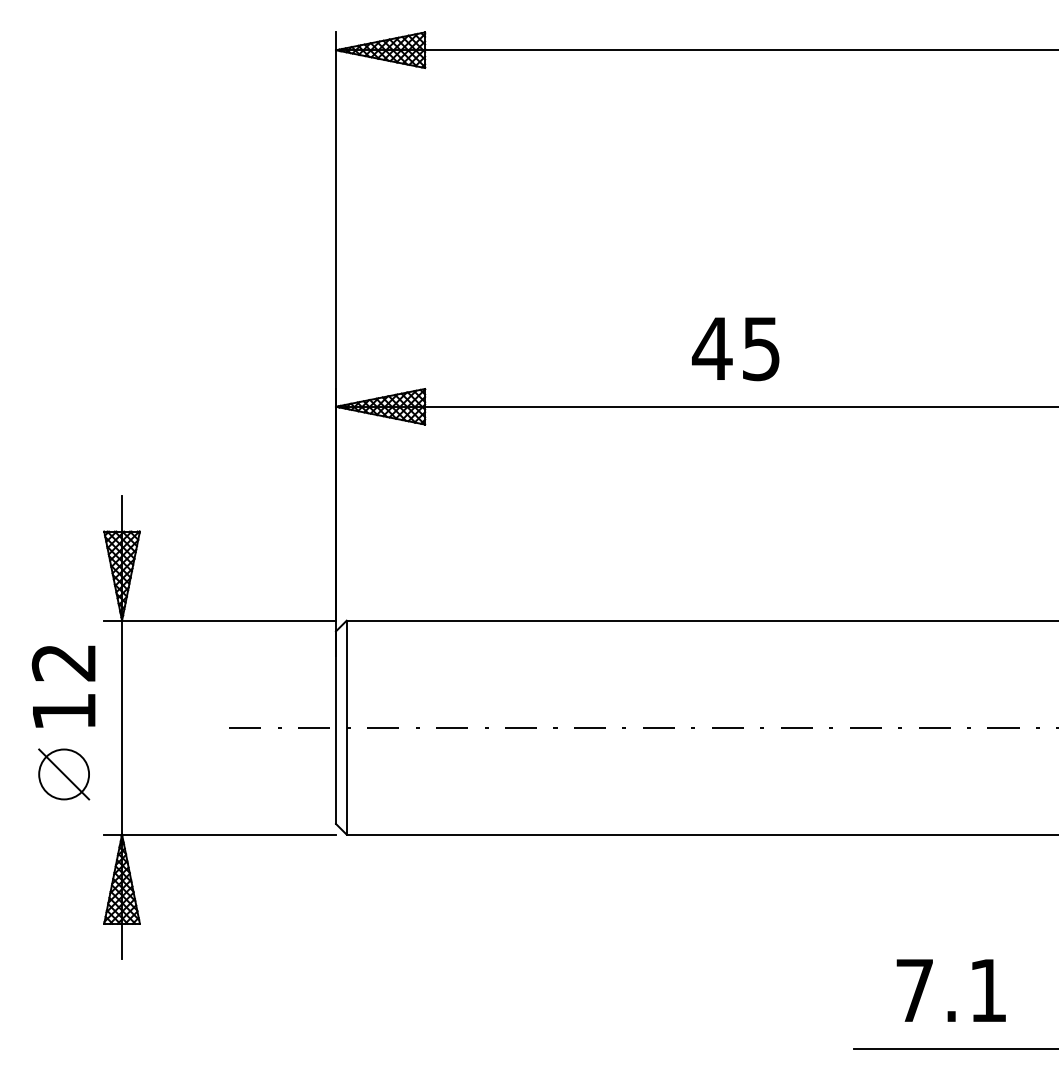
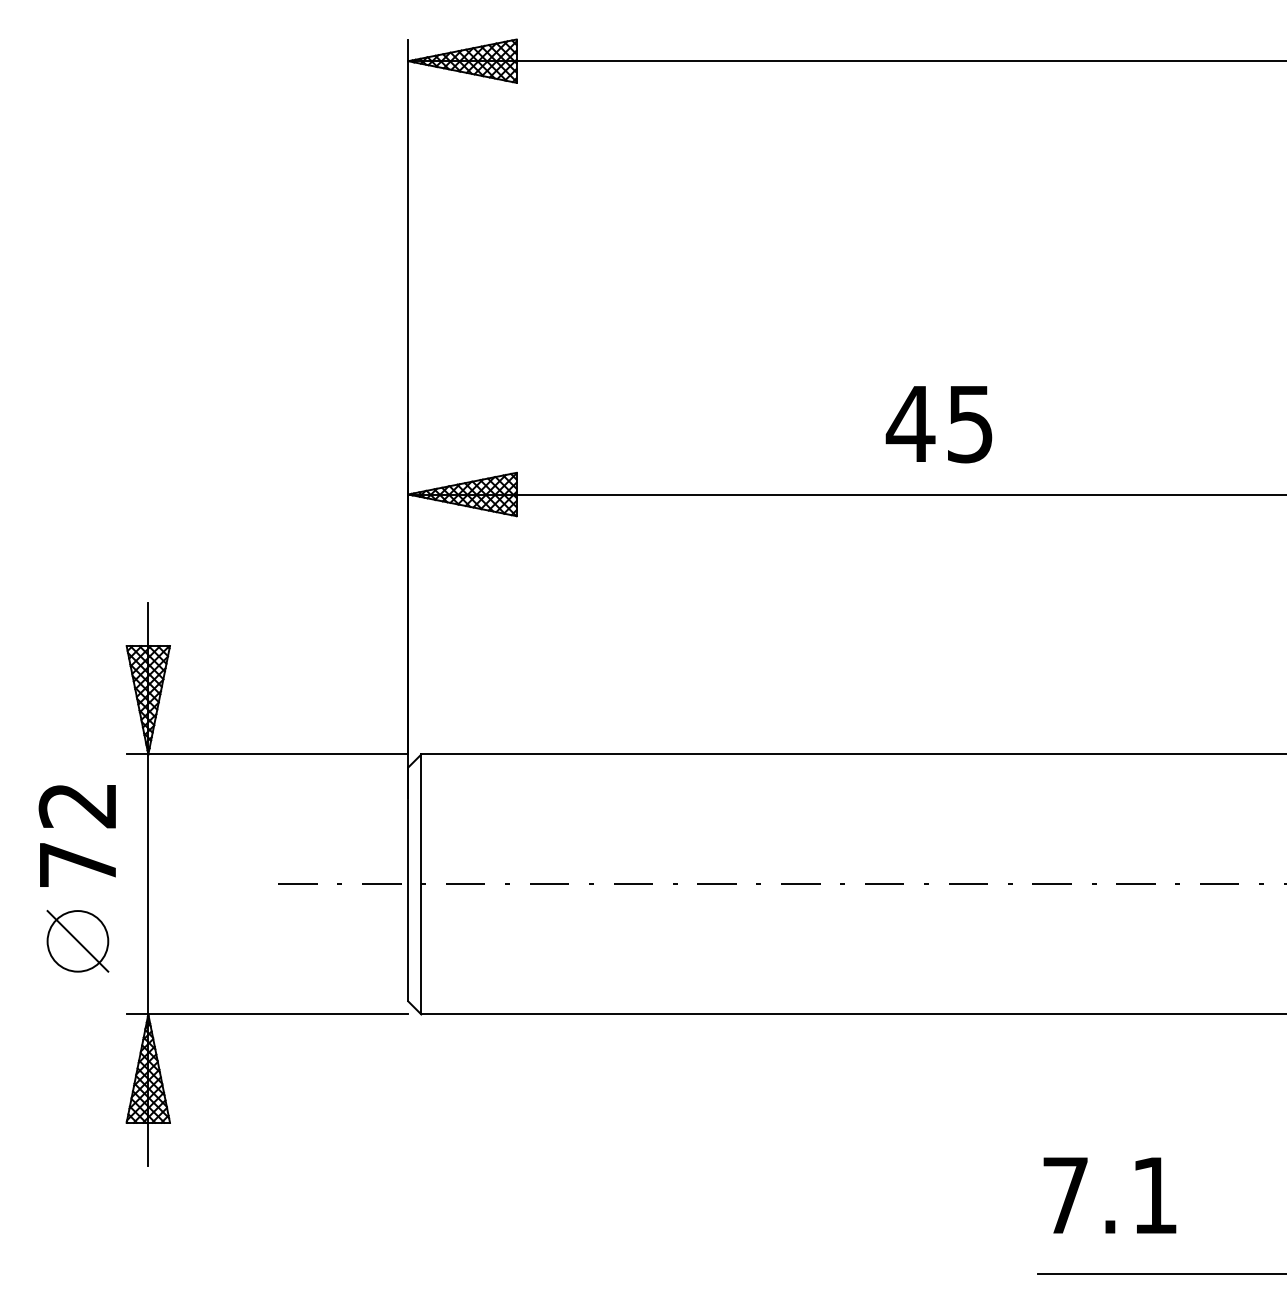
text: (735, 349) -> (938, 424), moved
text: (64, 711) -> (78, 864), 12 -> 72
text: (950, 990) -> (1108, 1195), moved

